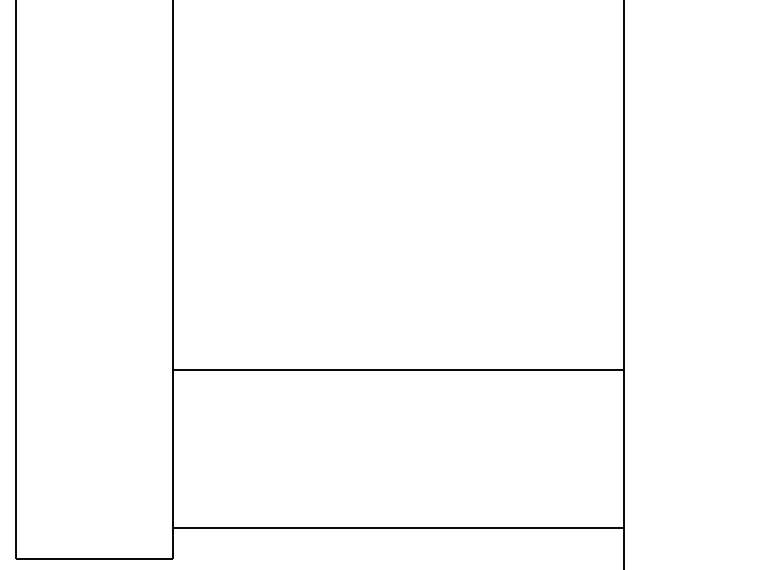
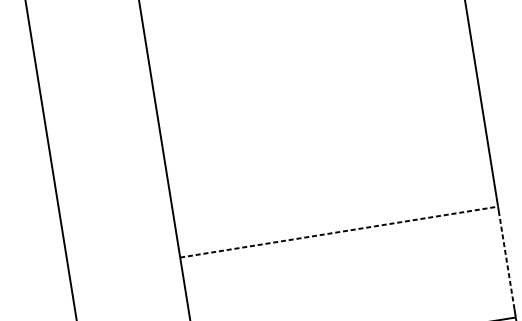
line: (398, 370) -> (338, 232), solid -> dashed
line: (624, 448) -> (506, 261), solid -> dashed

